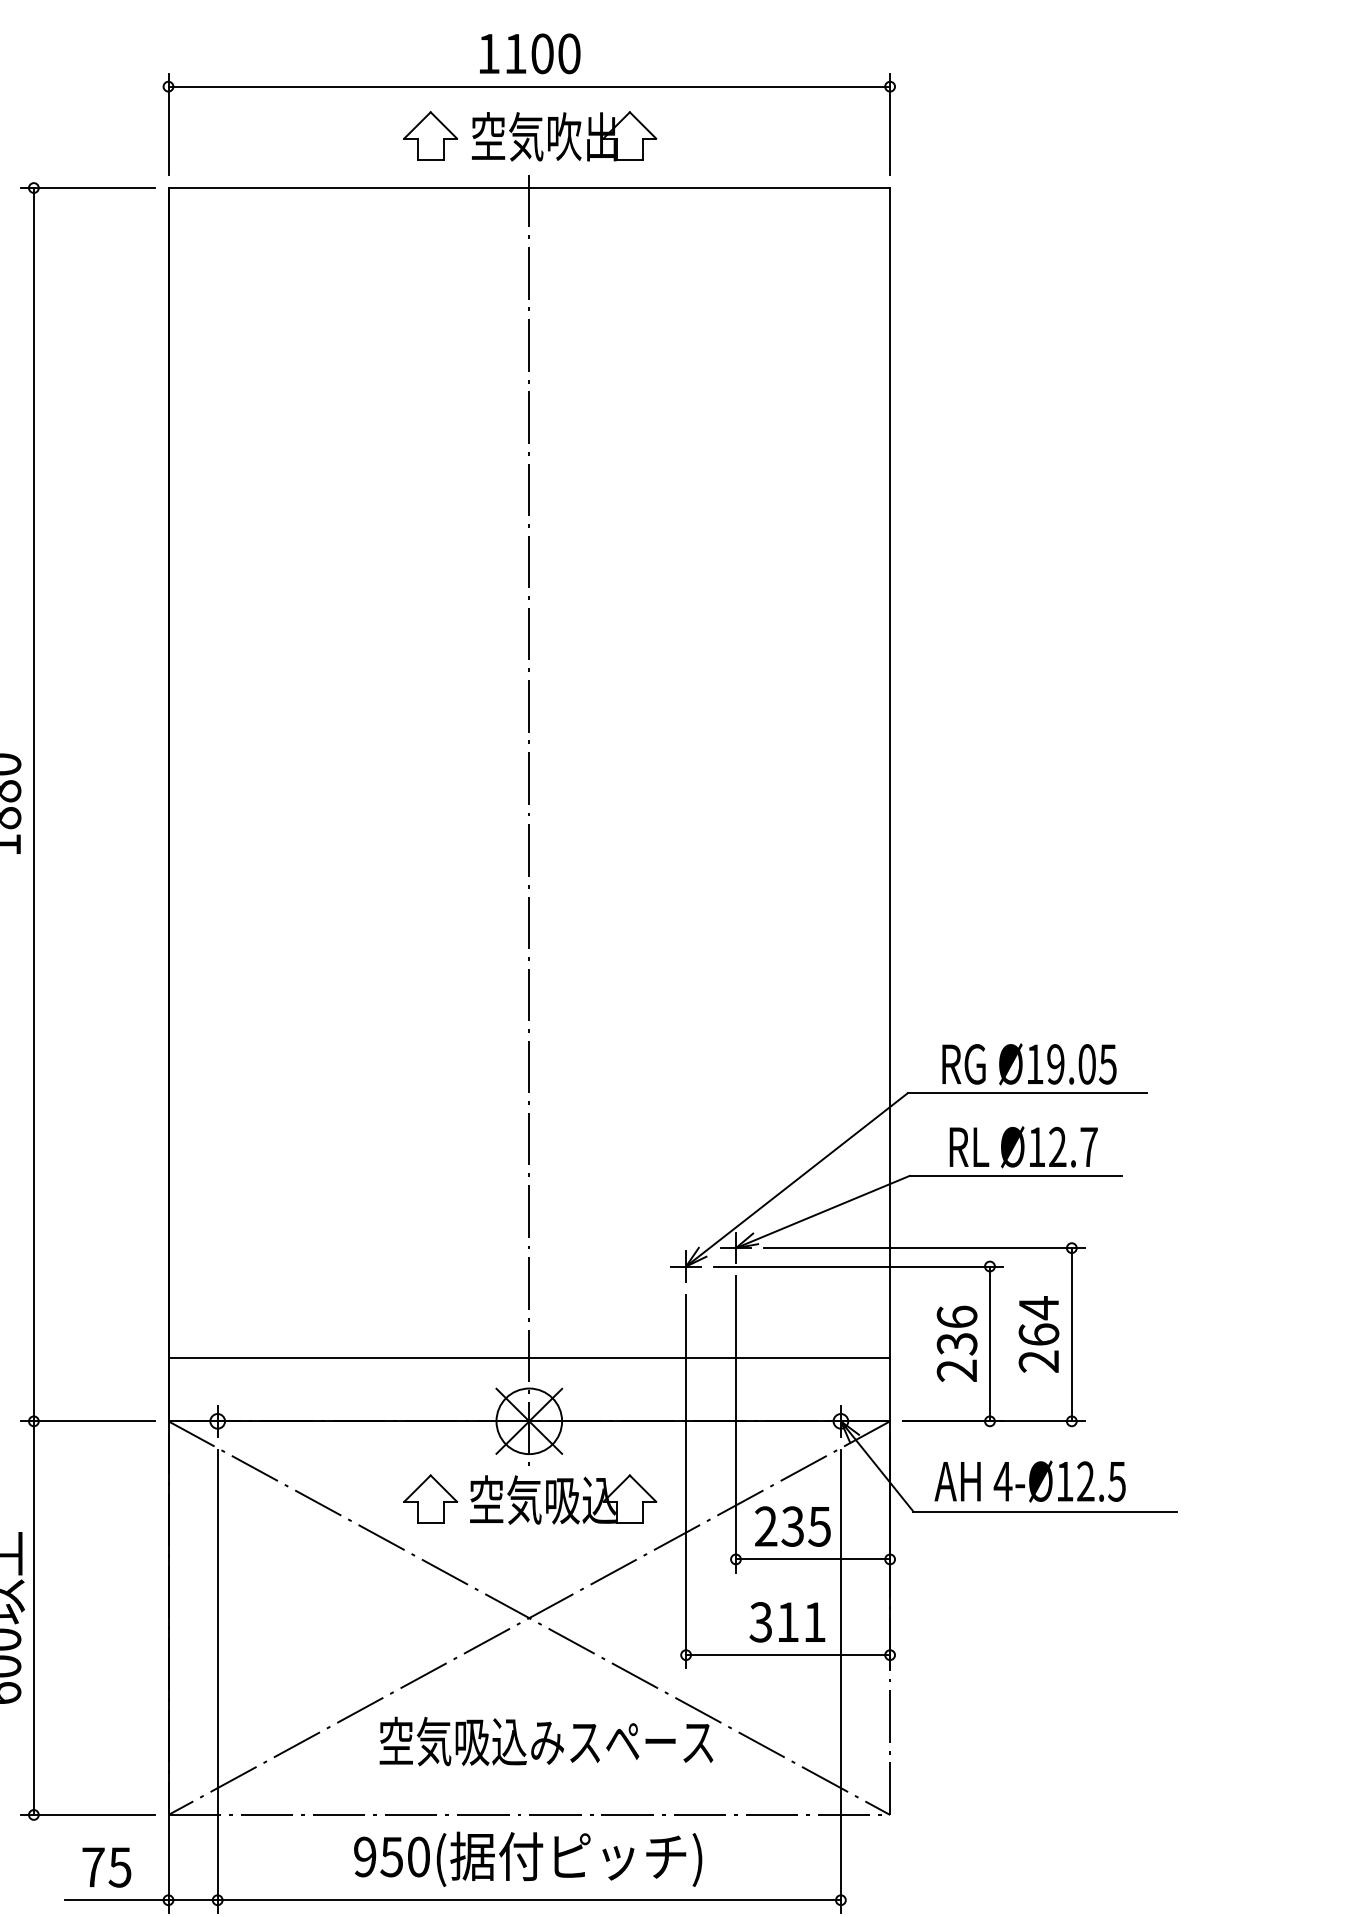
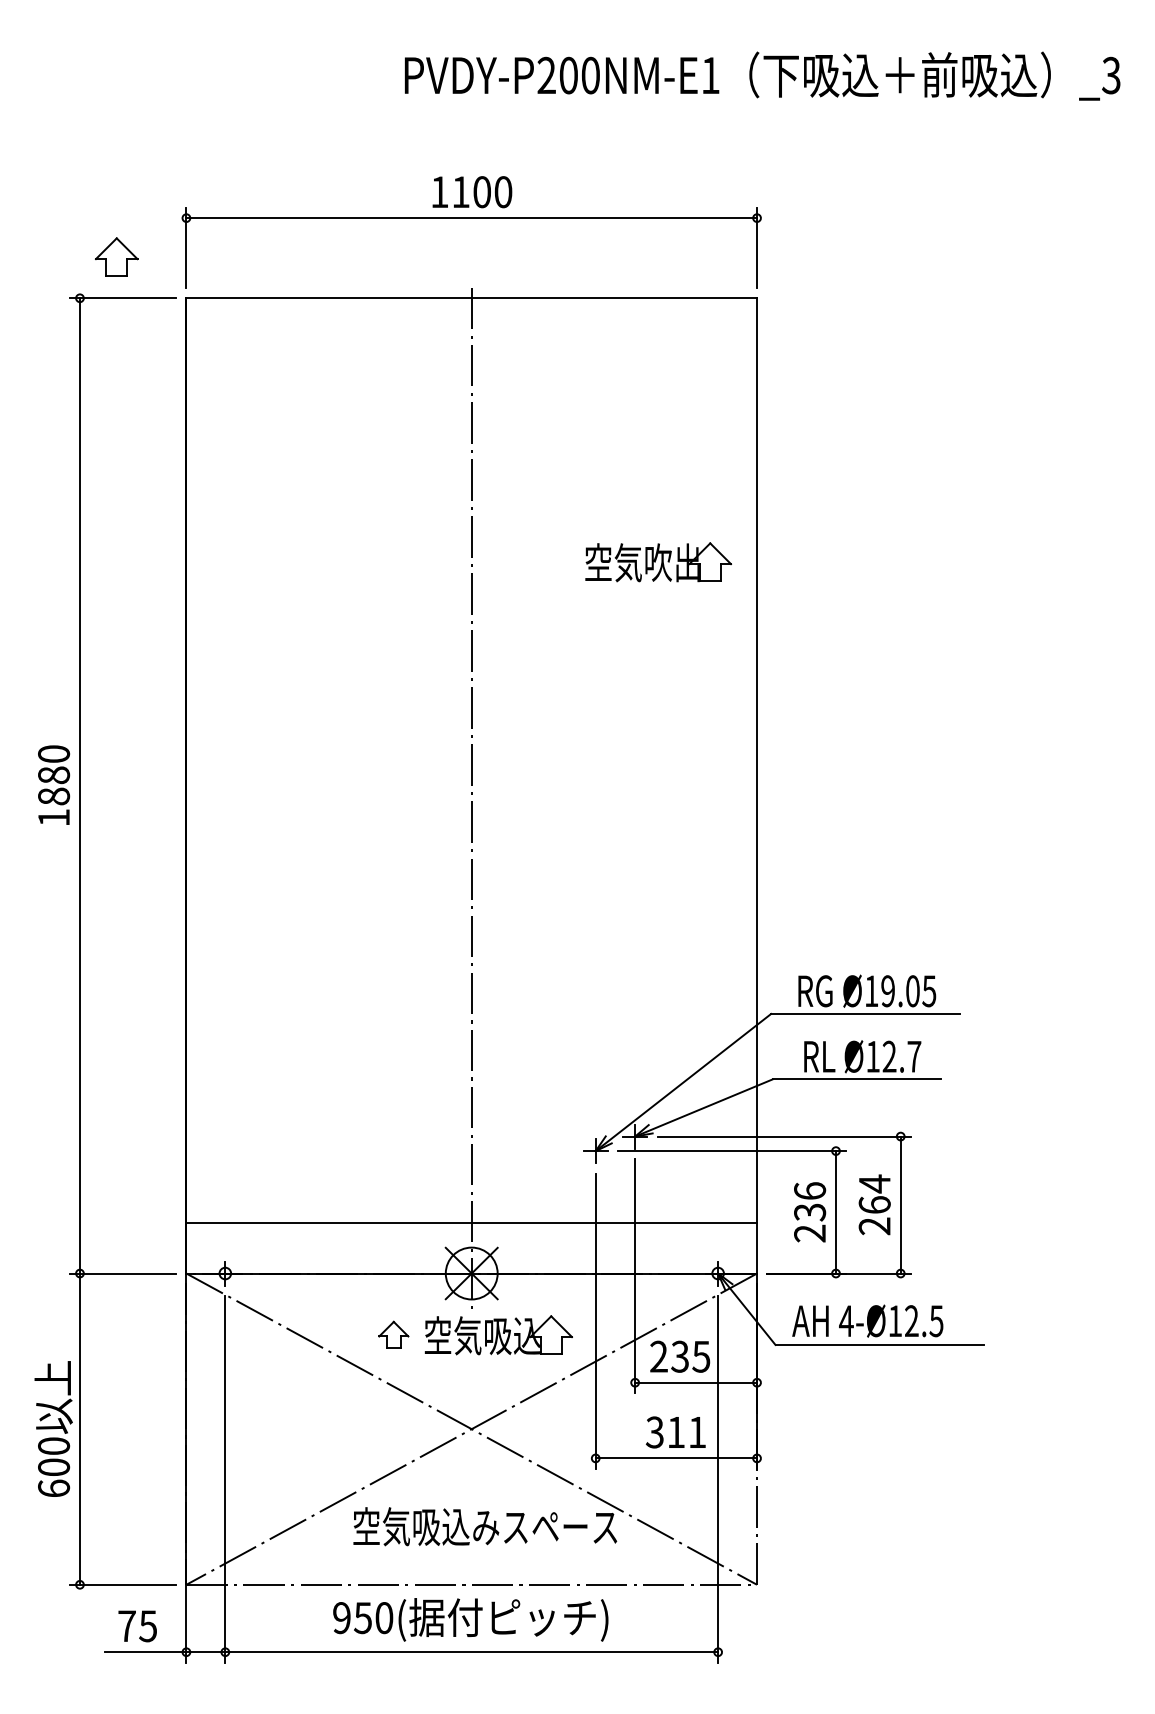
part: (430, 135) -> (116, 256), moved
part: (564, 136) -> (658, 562), moved
part: (430, 1498) -> (393, 1334), size x0.7

